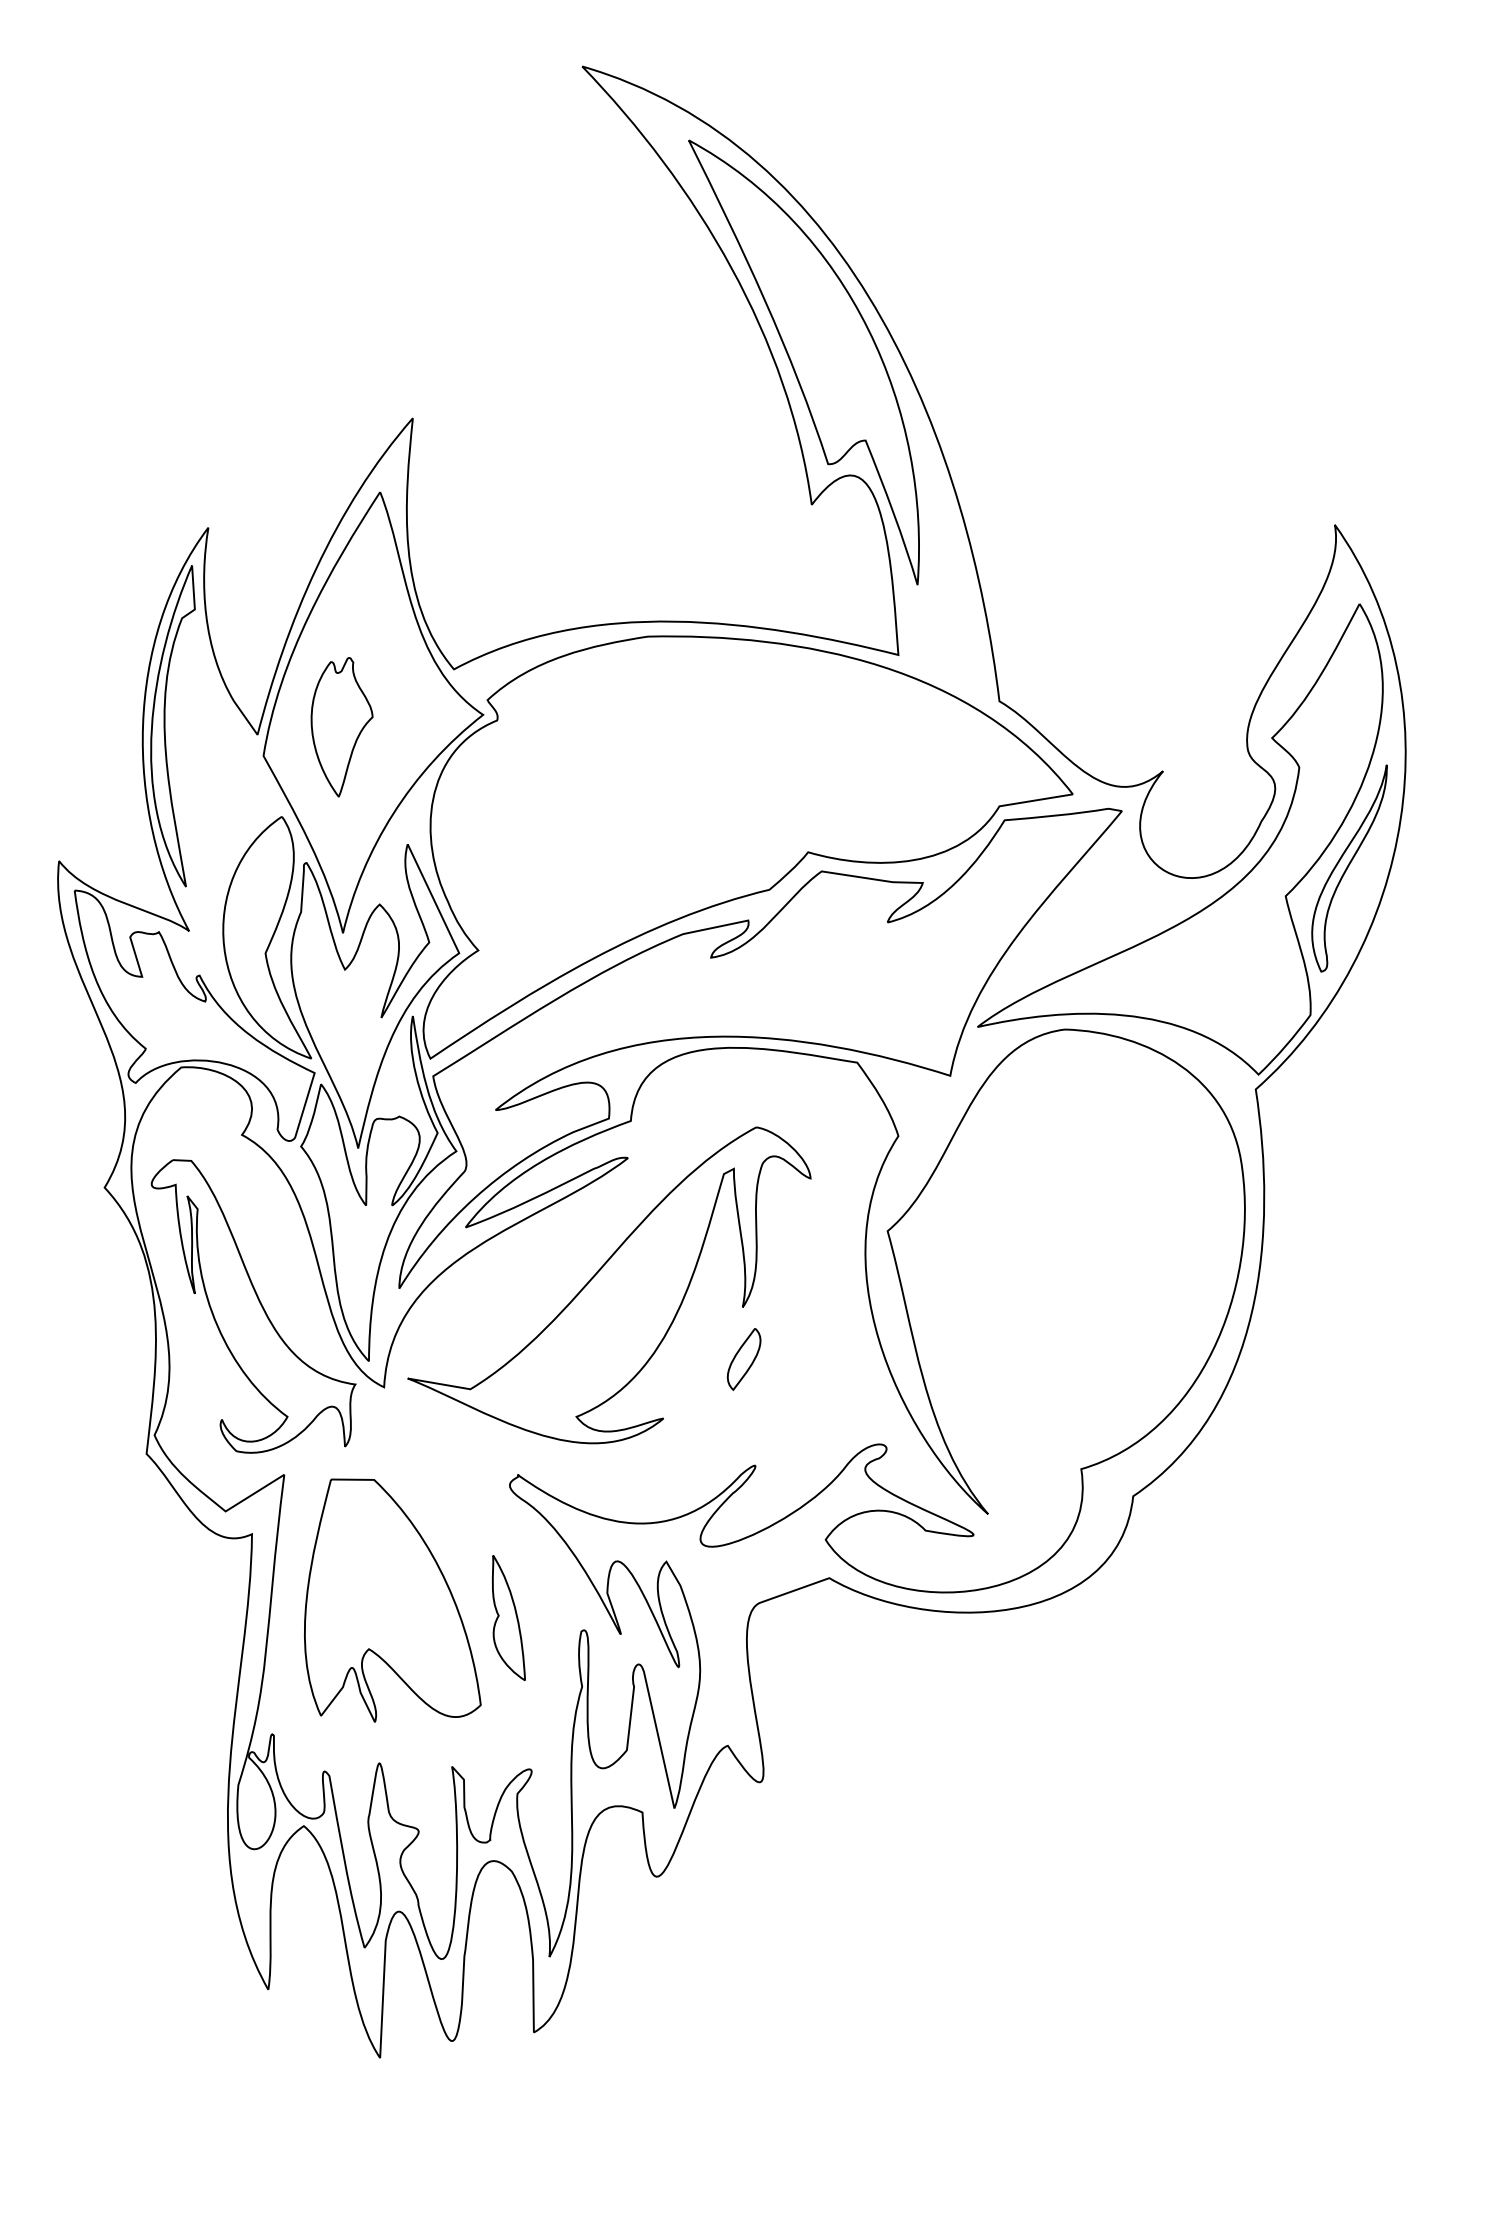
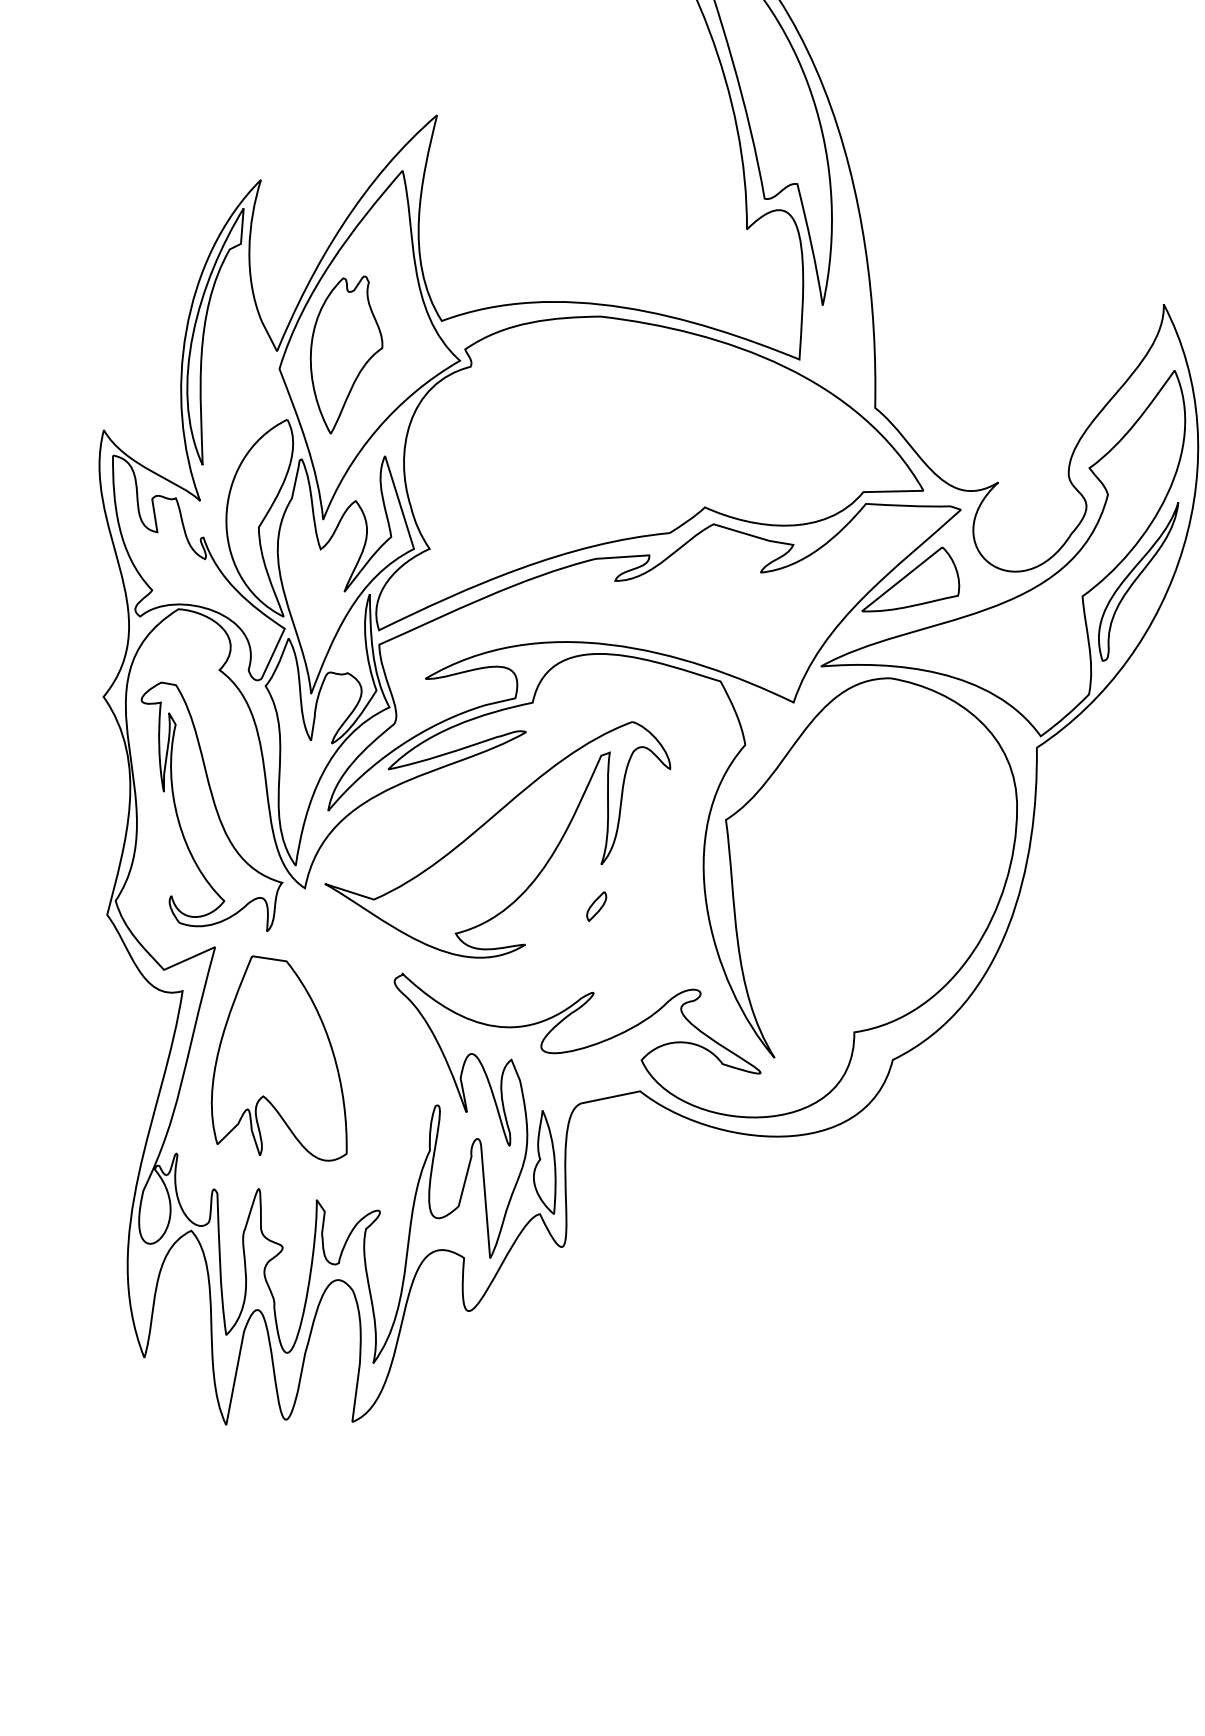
part: (341, 727) -> (345, 354), size x1.43
part: (1075, 906) -> (913, 580), added
part: (744, 1359) -> (596, 906), size x0.62
part: (508, 1617) -> (547, 1161), moved

